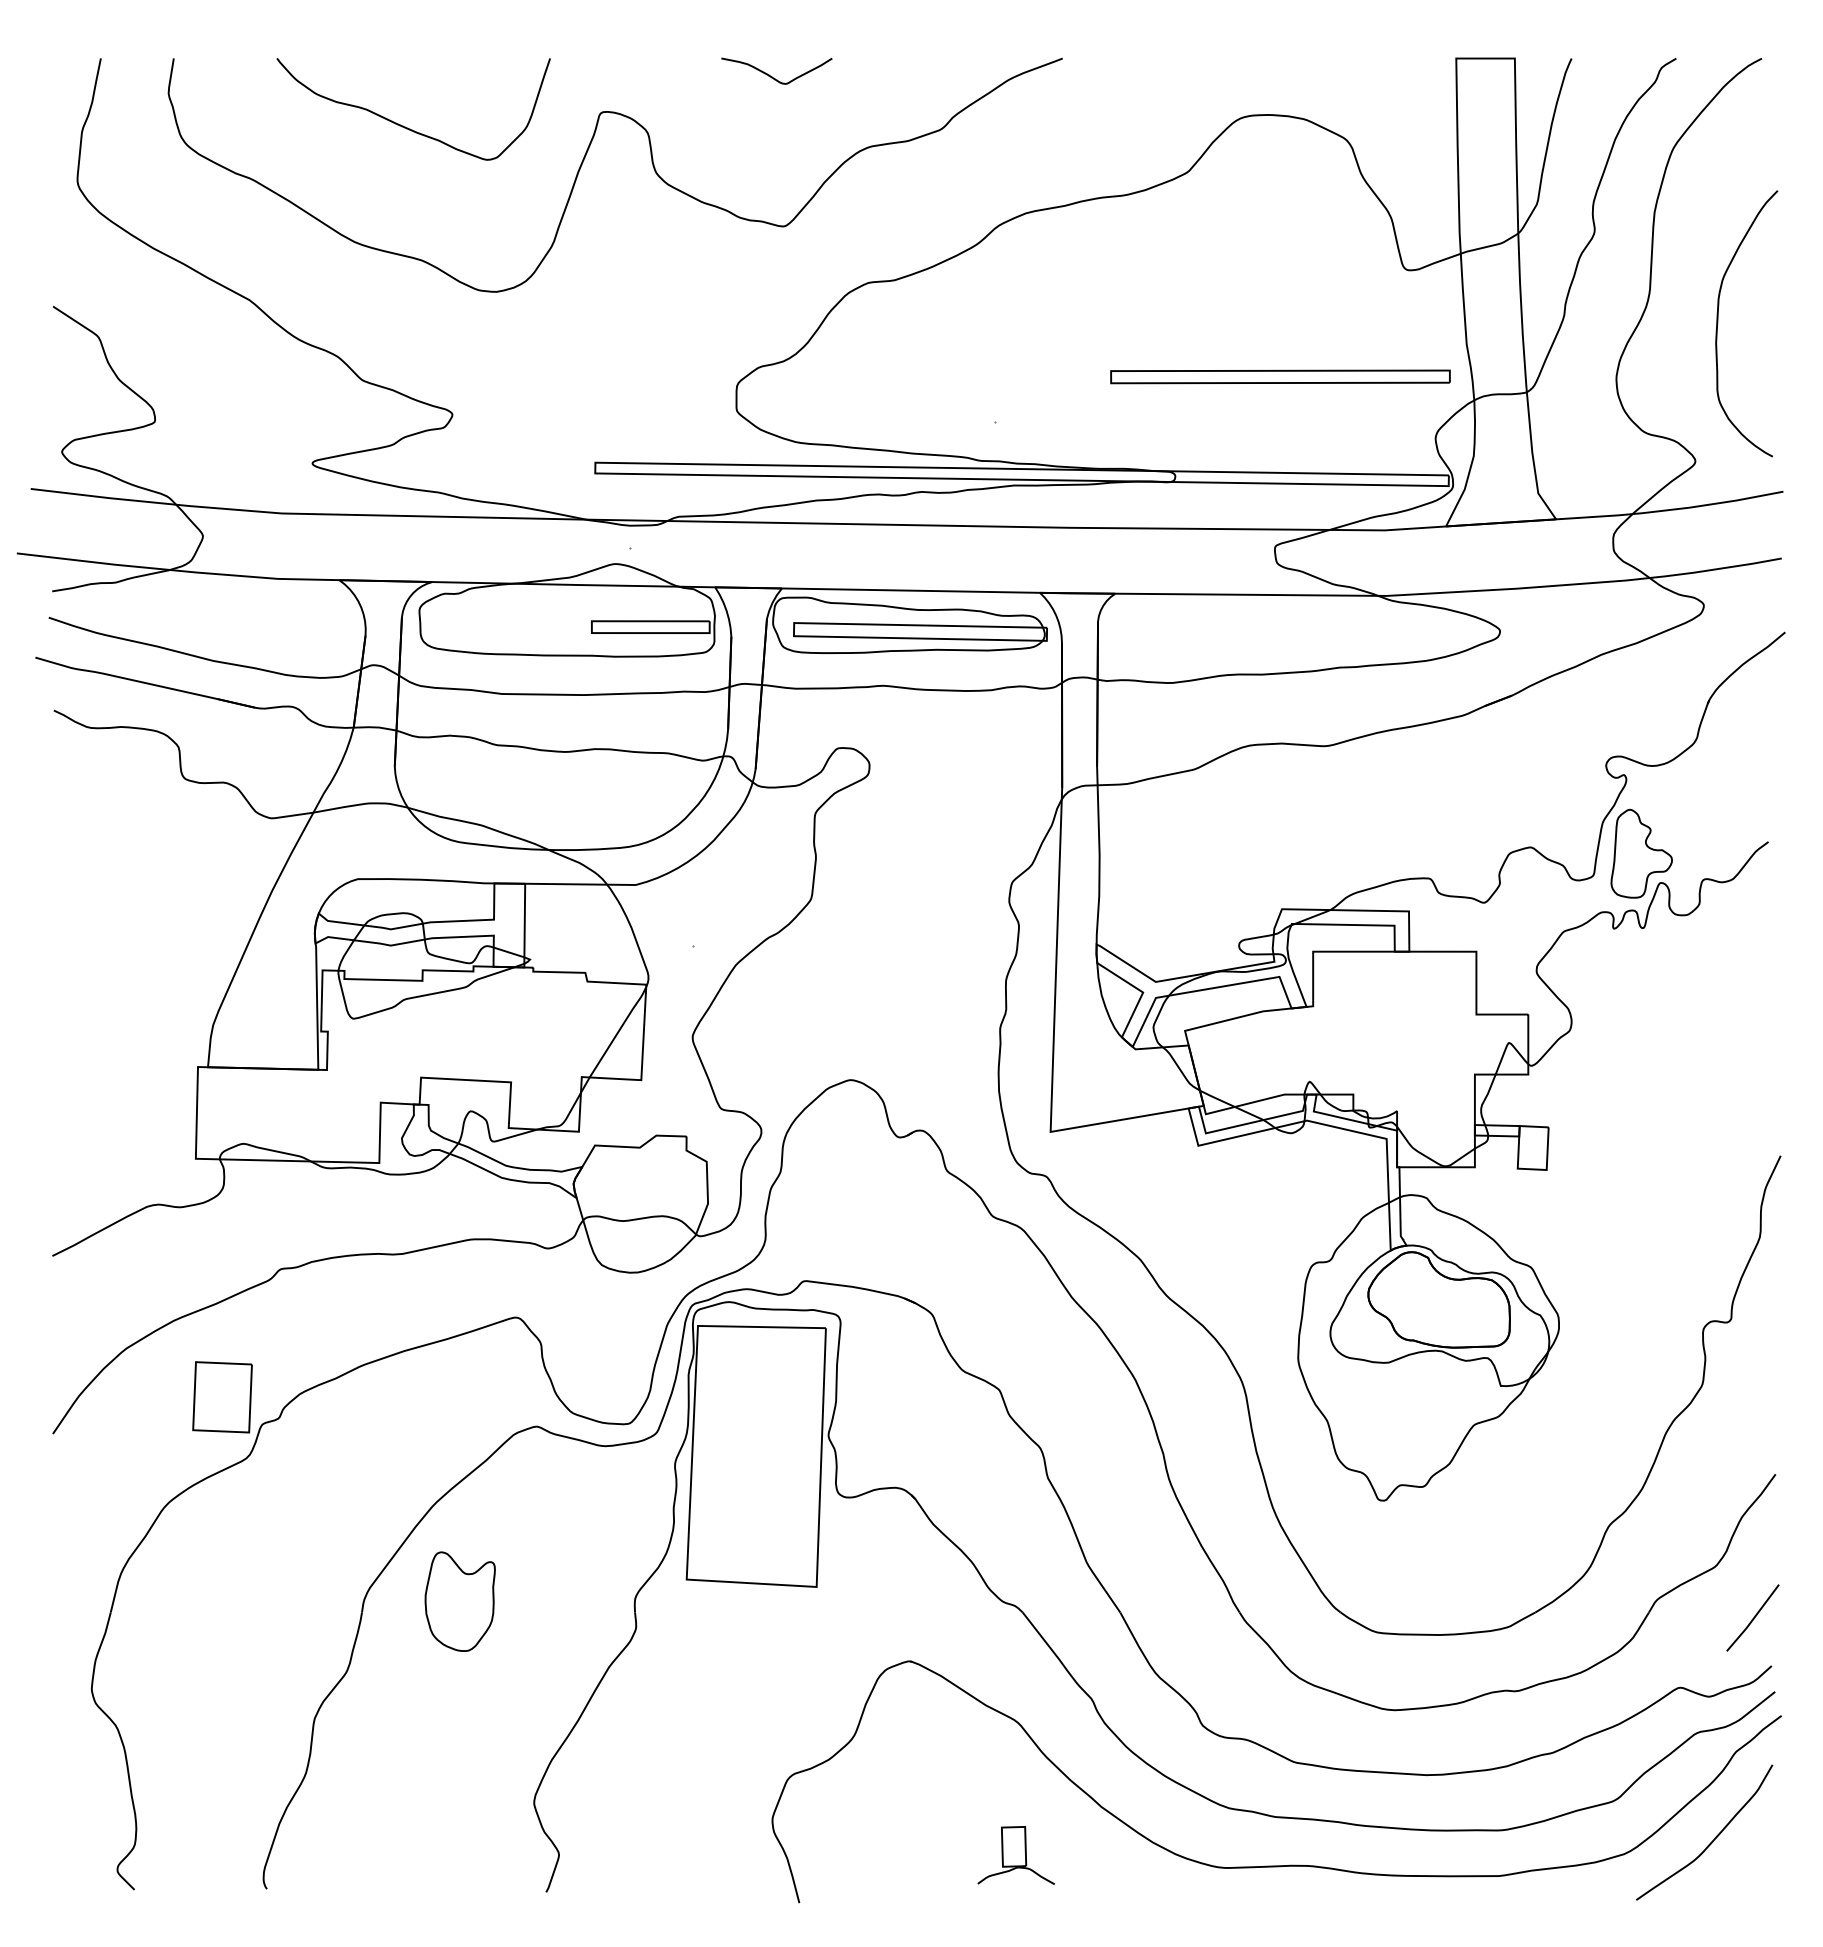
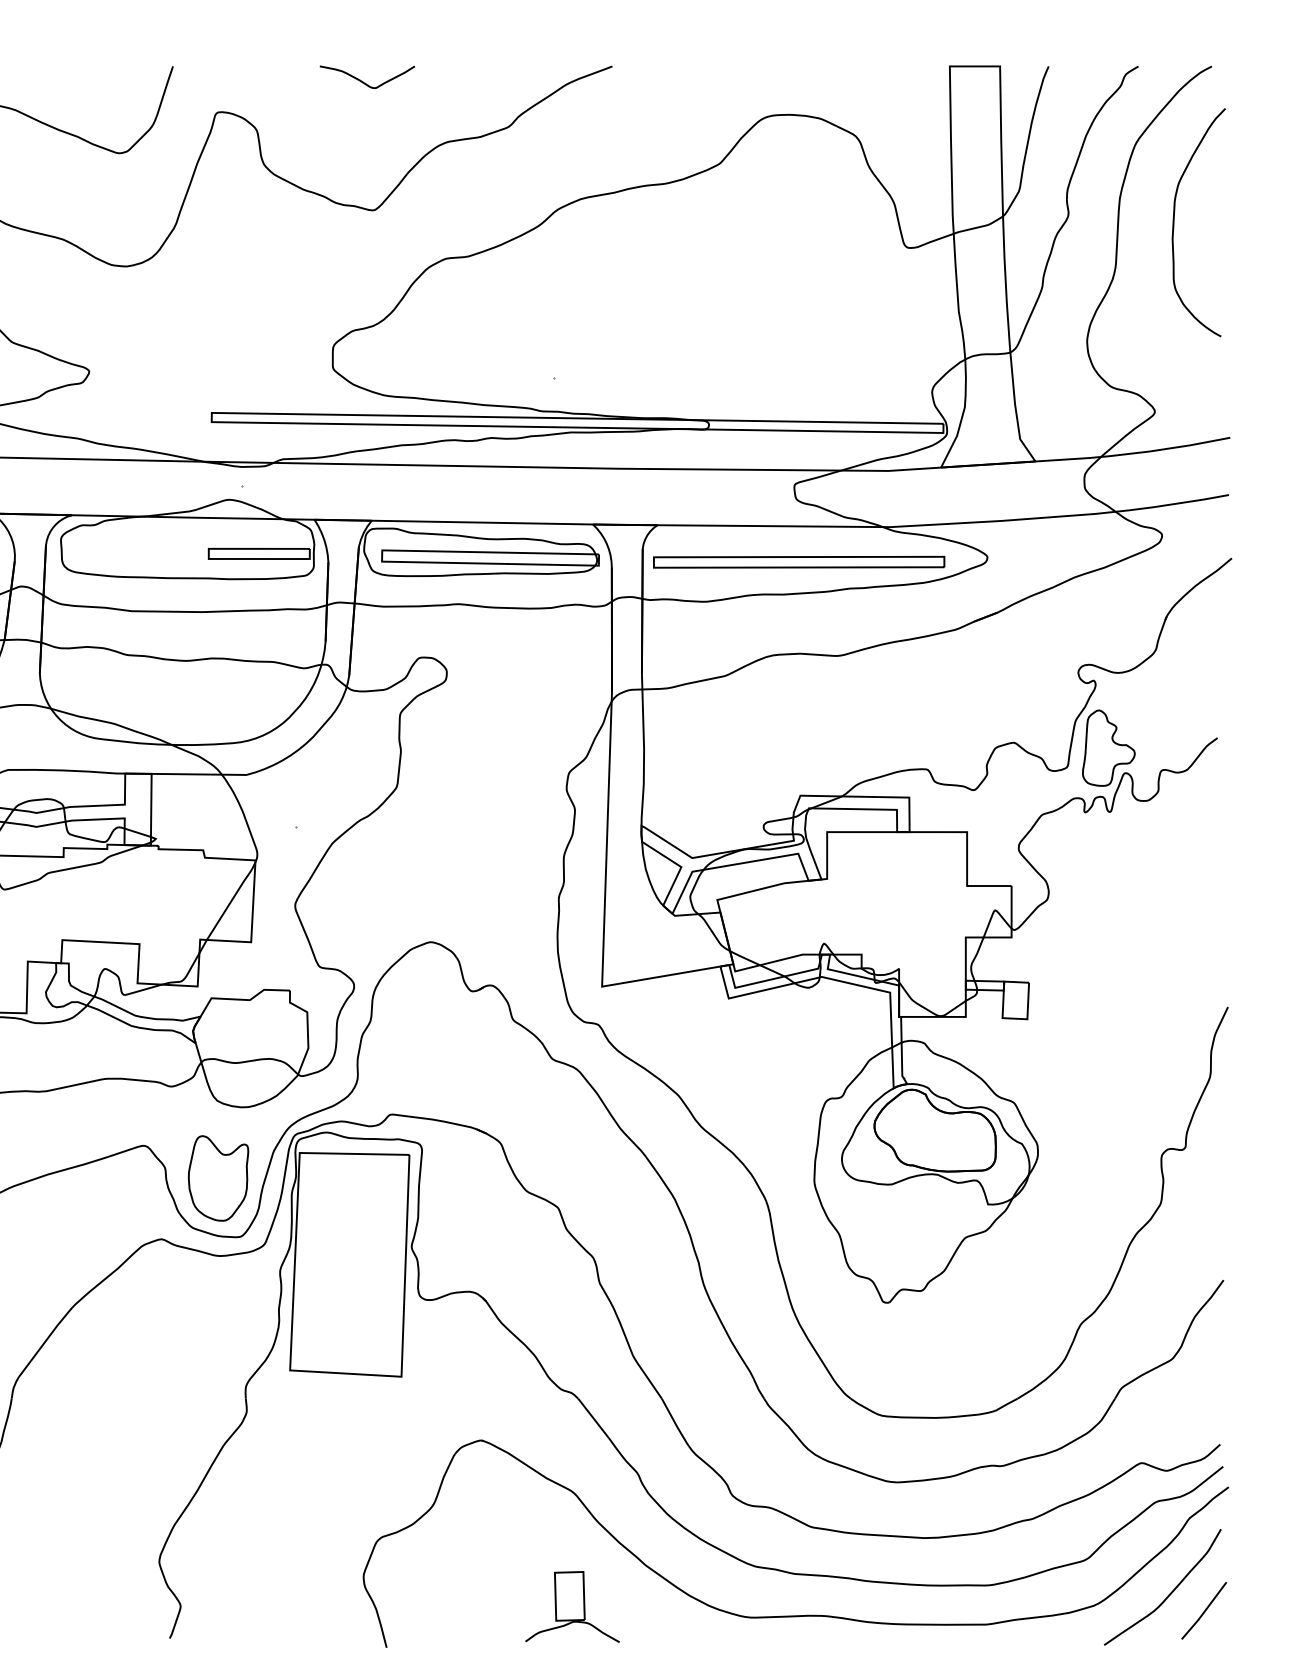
curve: (1718, 323) -> (1174, 222), moved
part: (1280, 376) -> (799, 561), moved
part: (459, 1601) -> (217, 1178), moved
line: (1753, 1617) -> (1204, 1610), moved
part: (1016, 1855) -> (572, 1606), size x1.43

